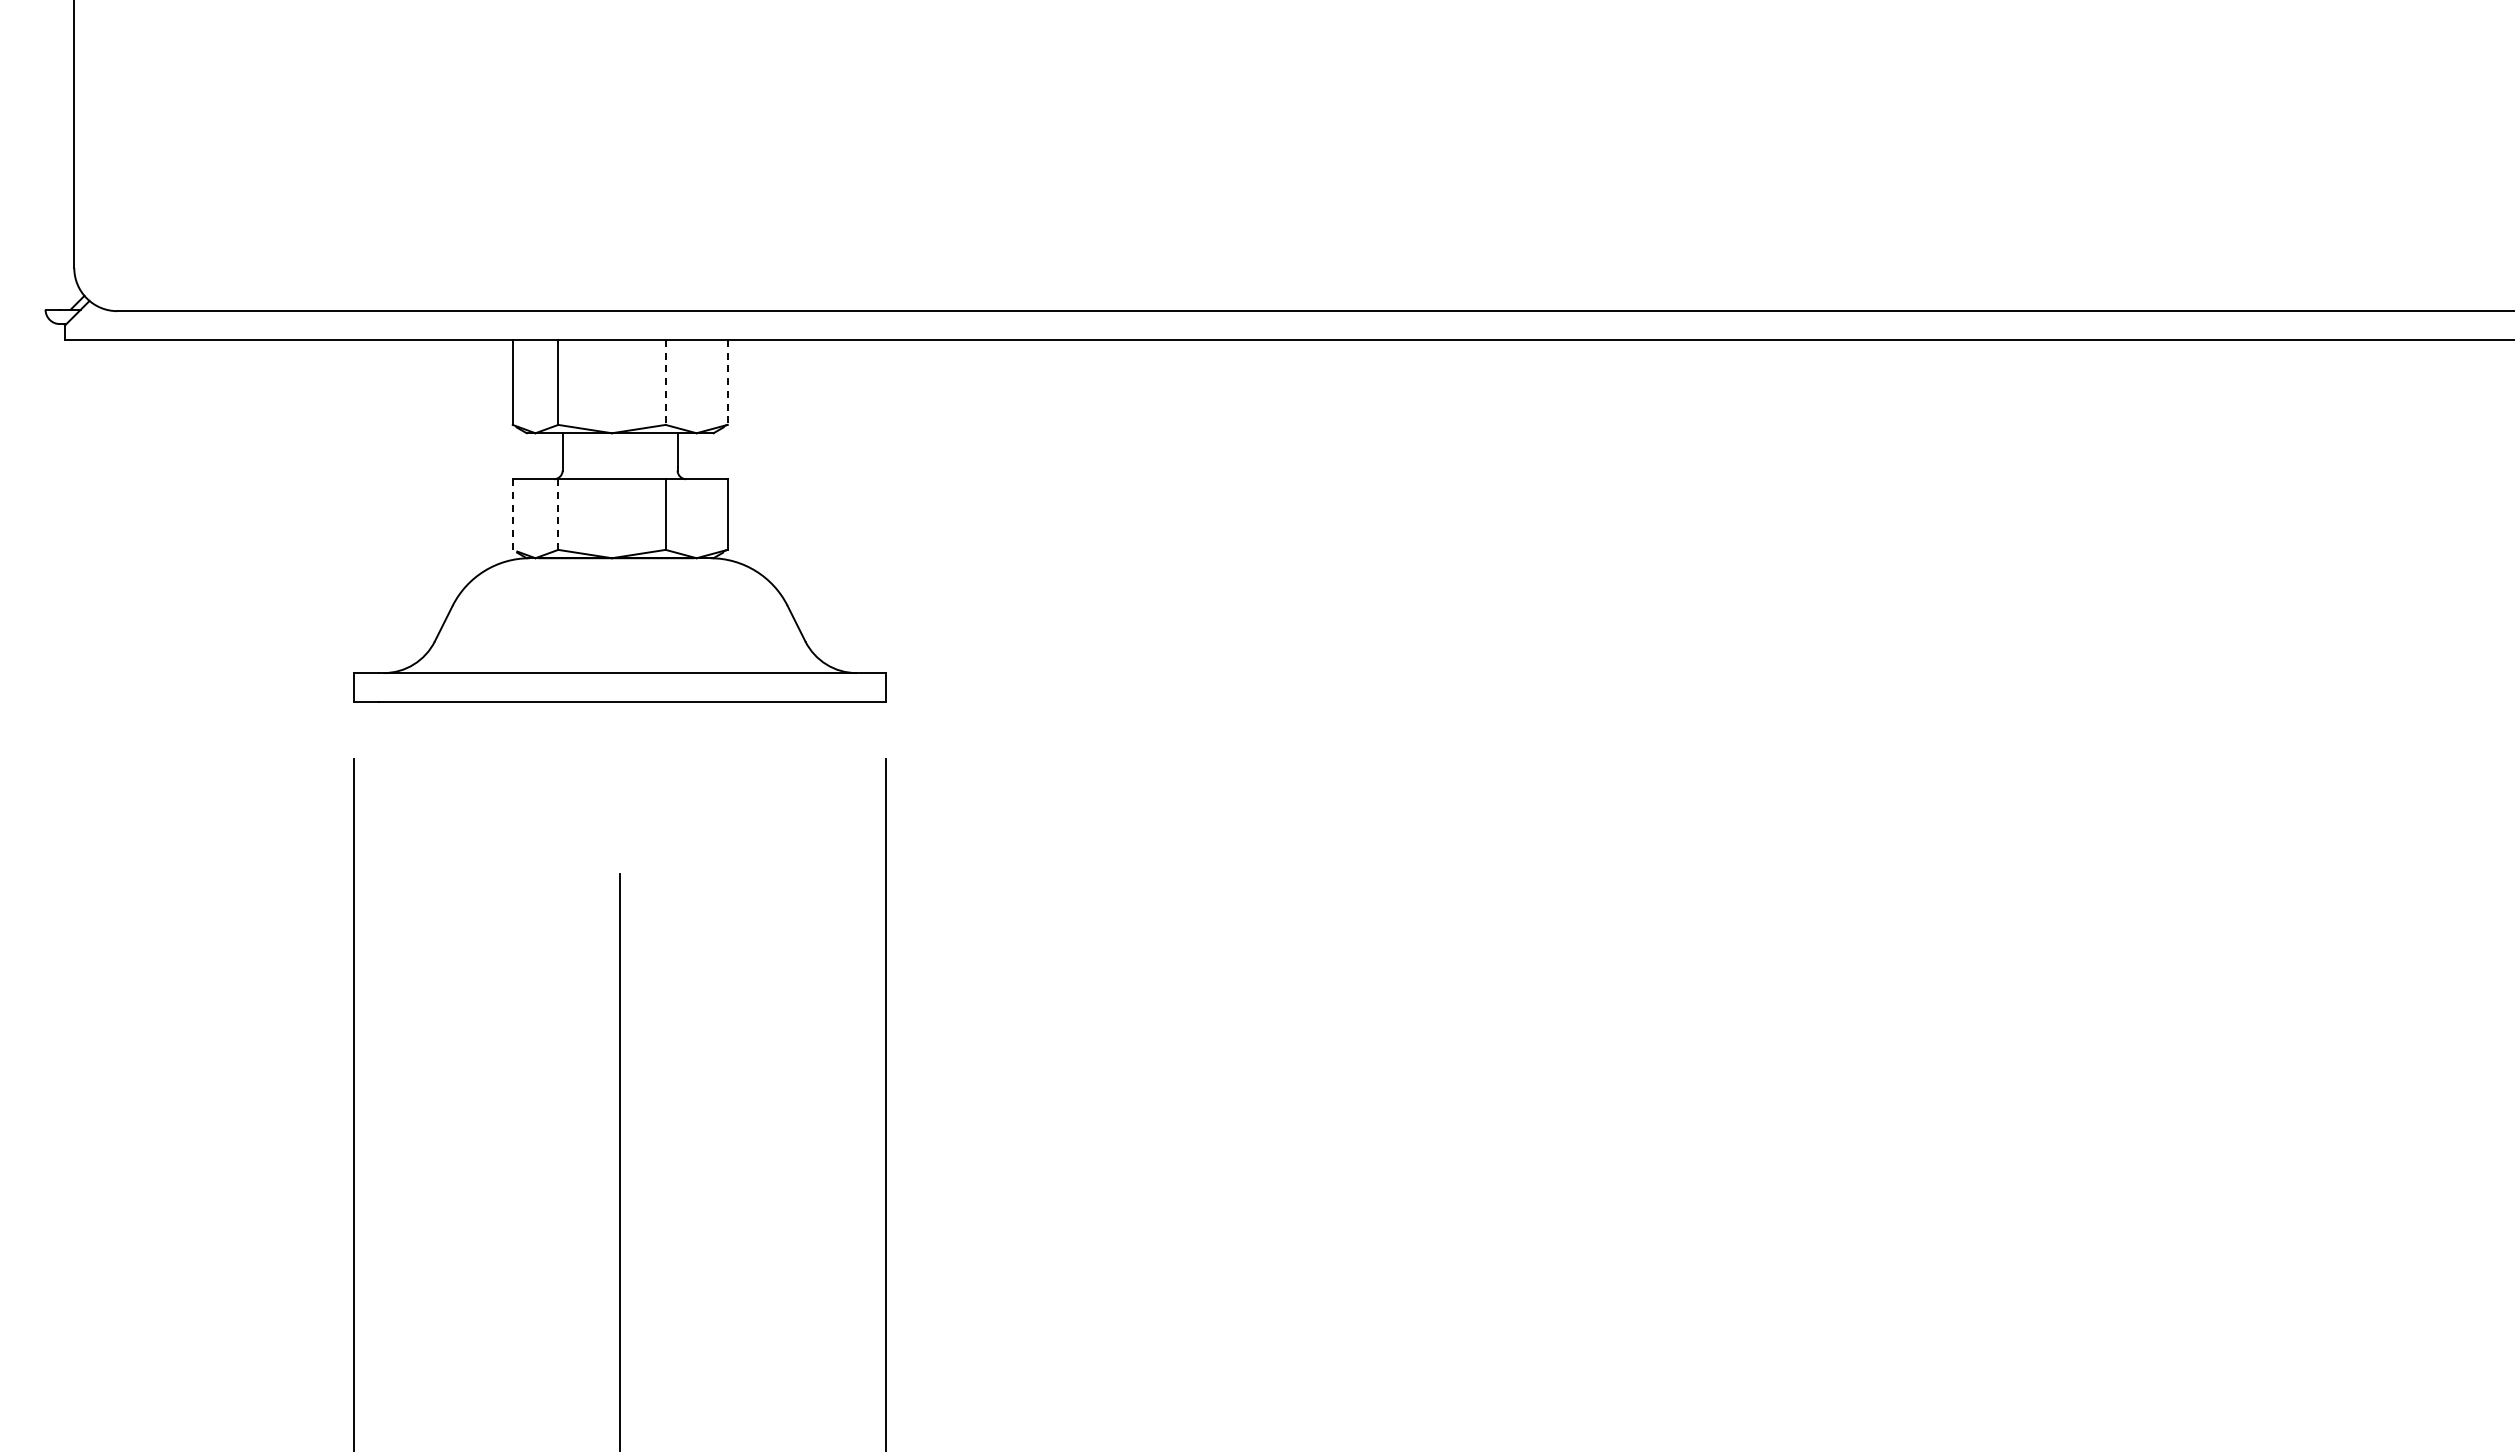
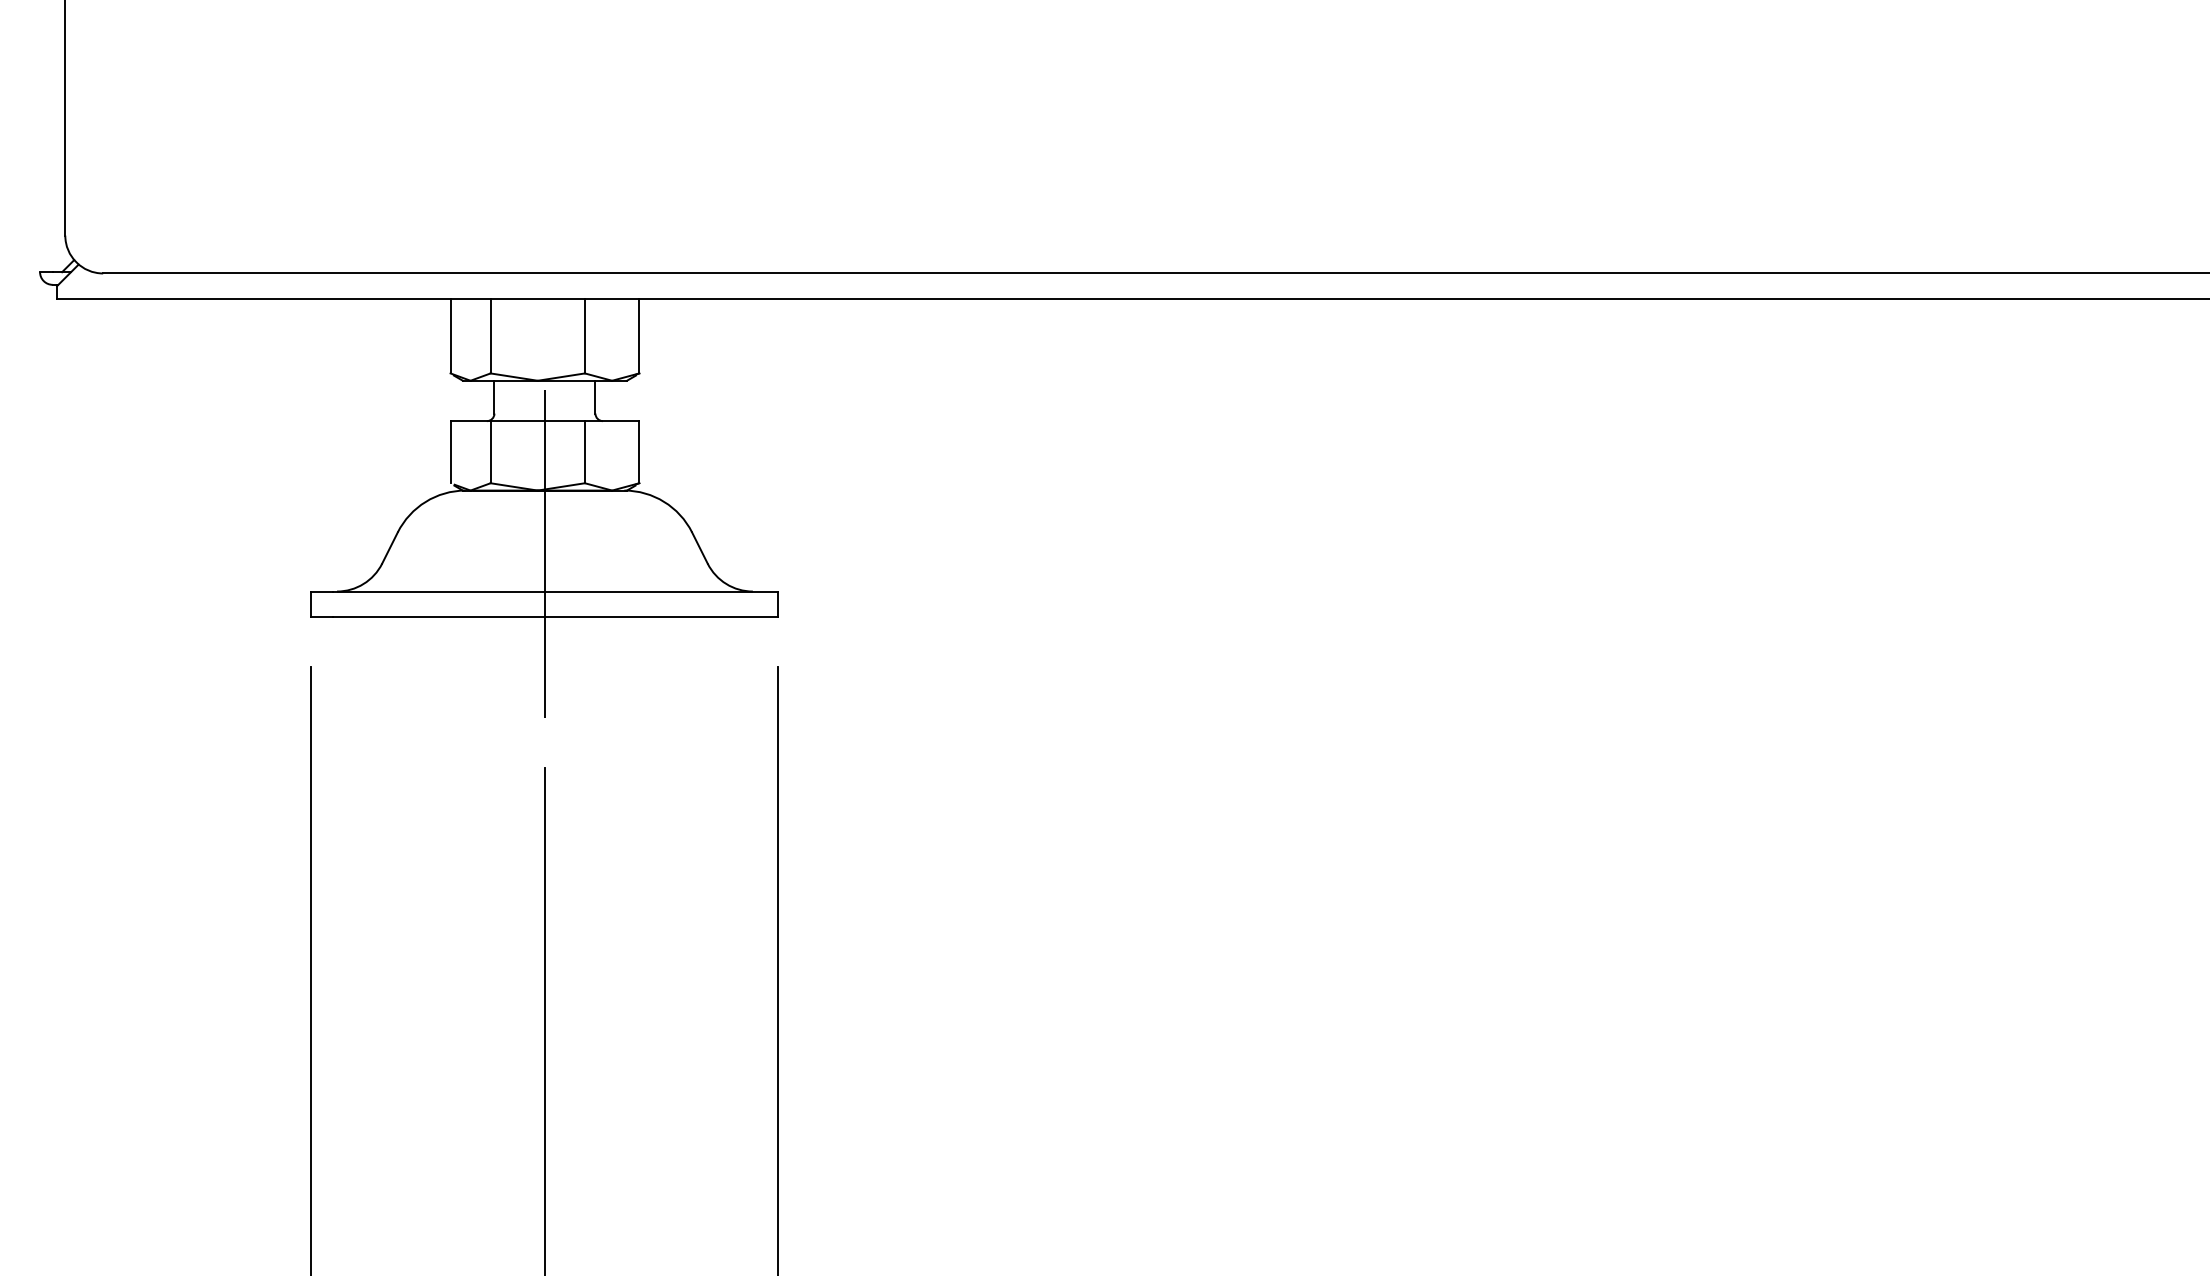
line: (665, 382) -> (584, 336), dashed -> solid
line: (727, 382) -> (639, 336), dashed -> solid
line: (512, 514) -> (450, 452), dashed -> solid
line: (558, 514) -> (490, 452), dashed -> solid
line: (620, 629) -> (545, 553), added

